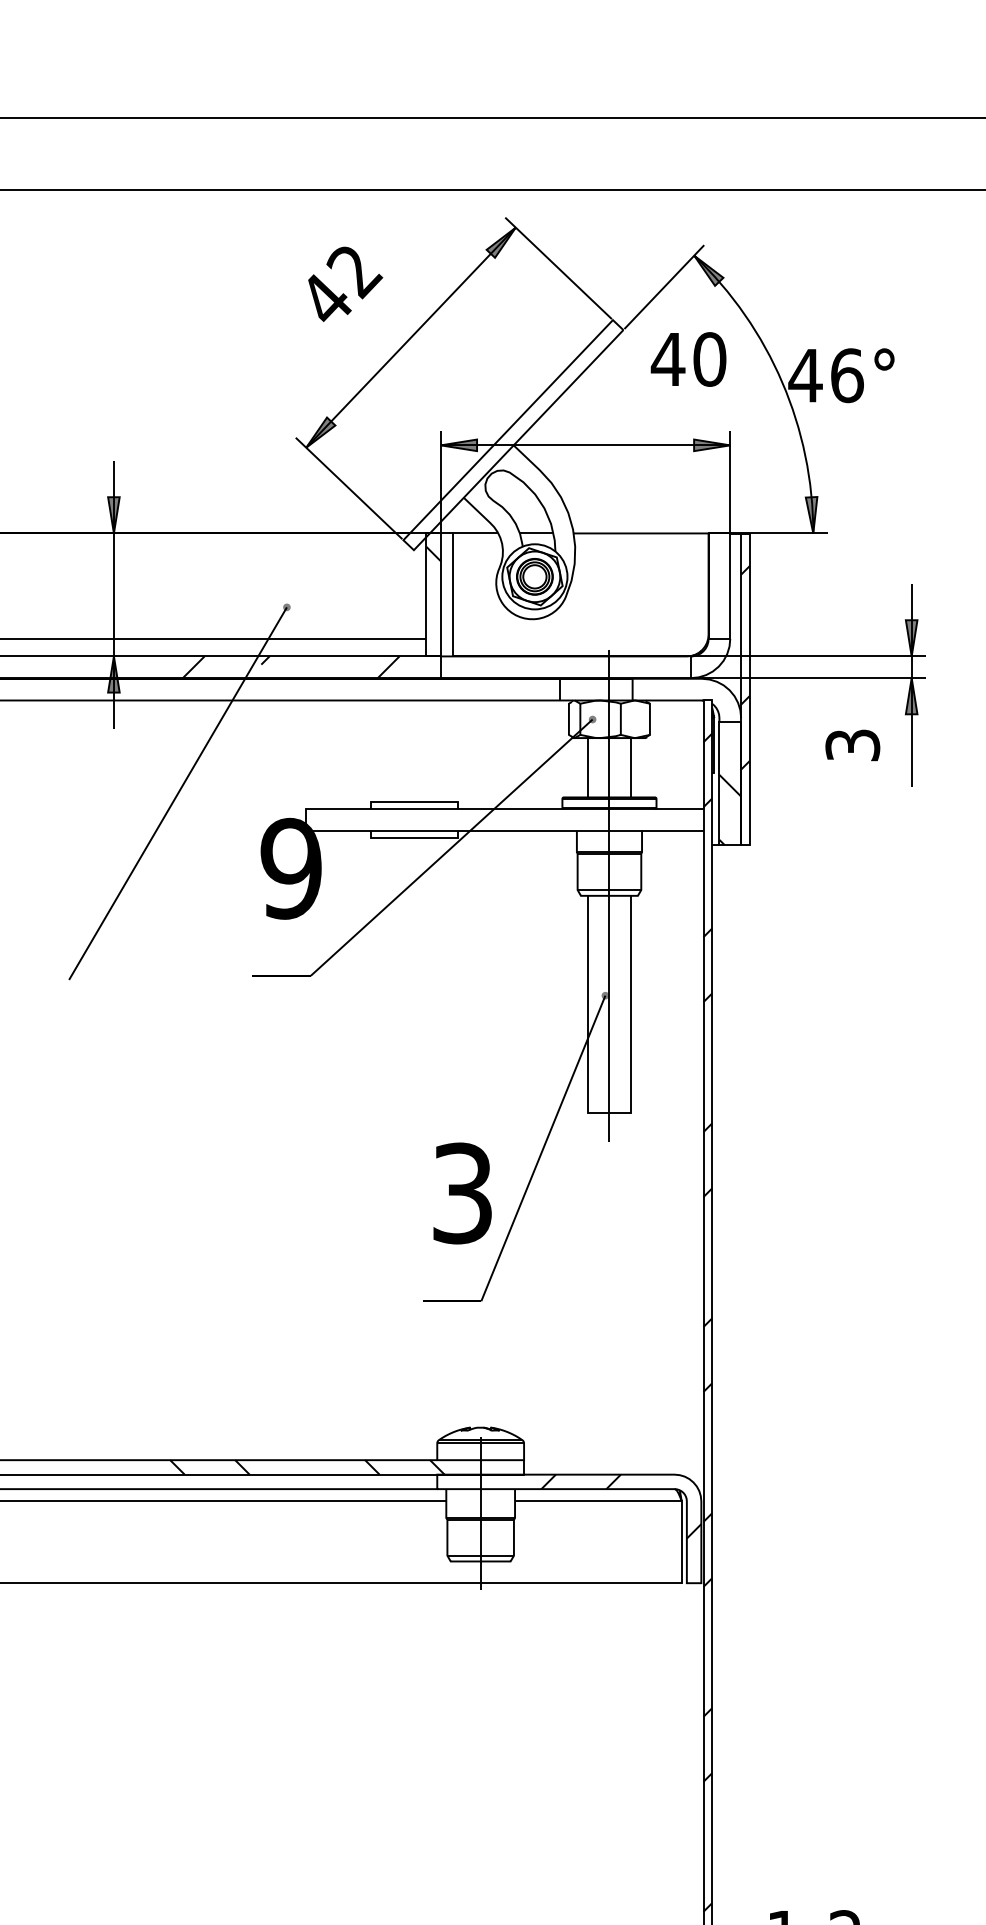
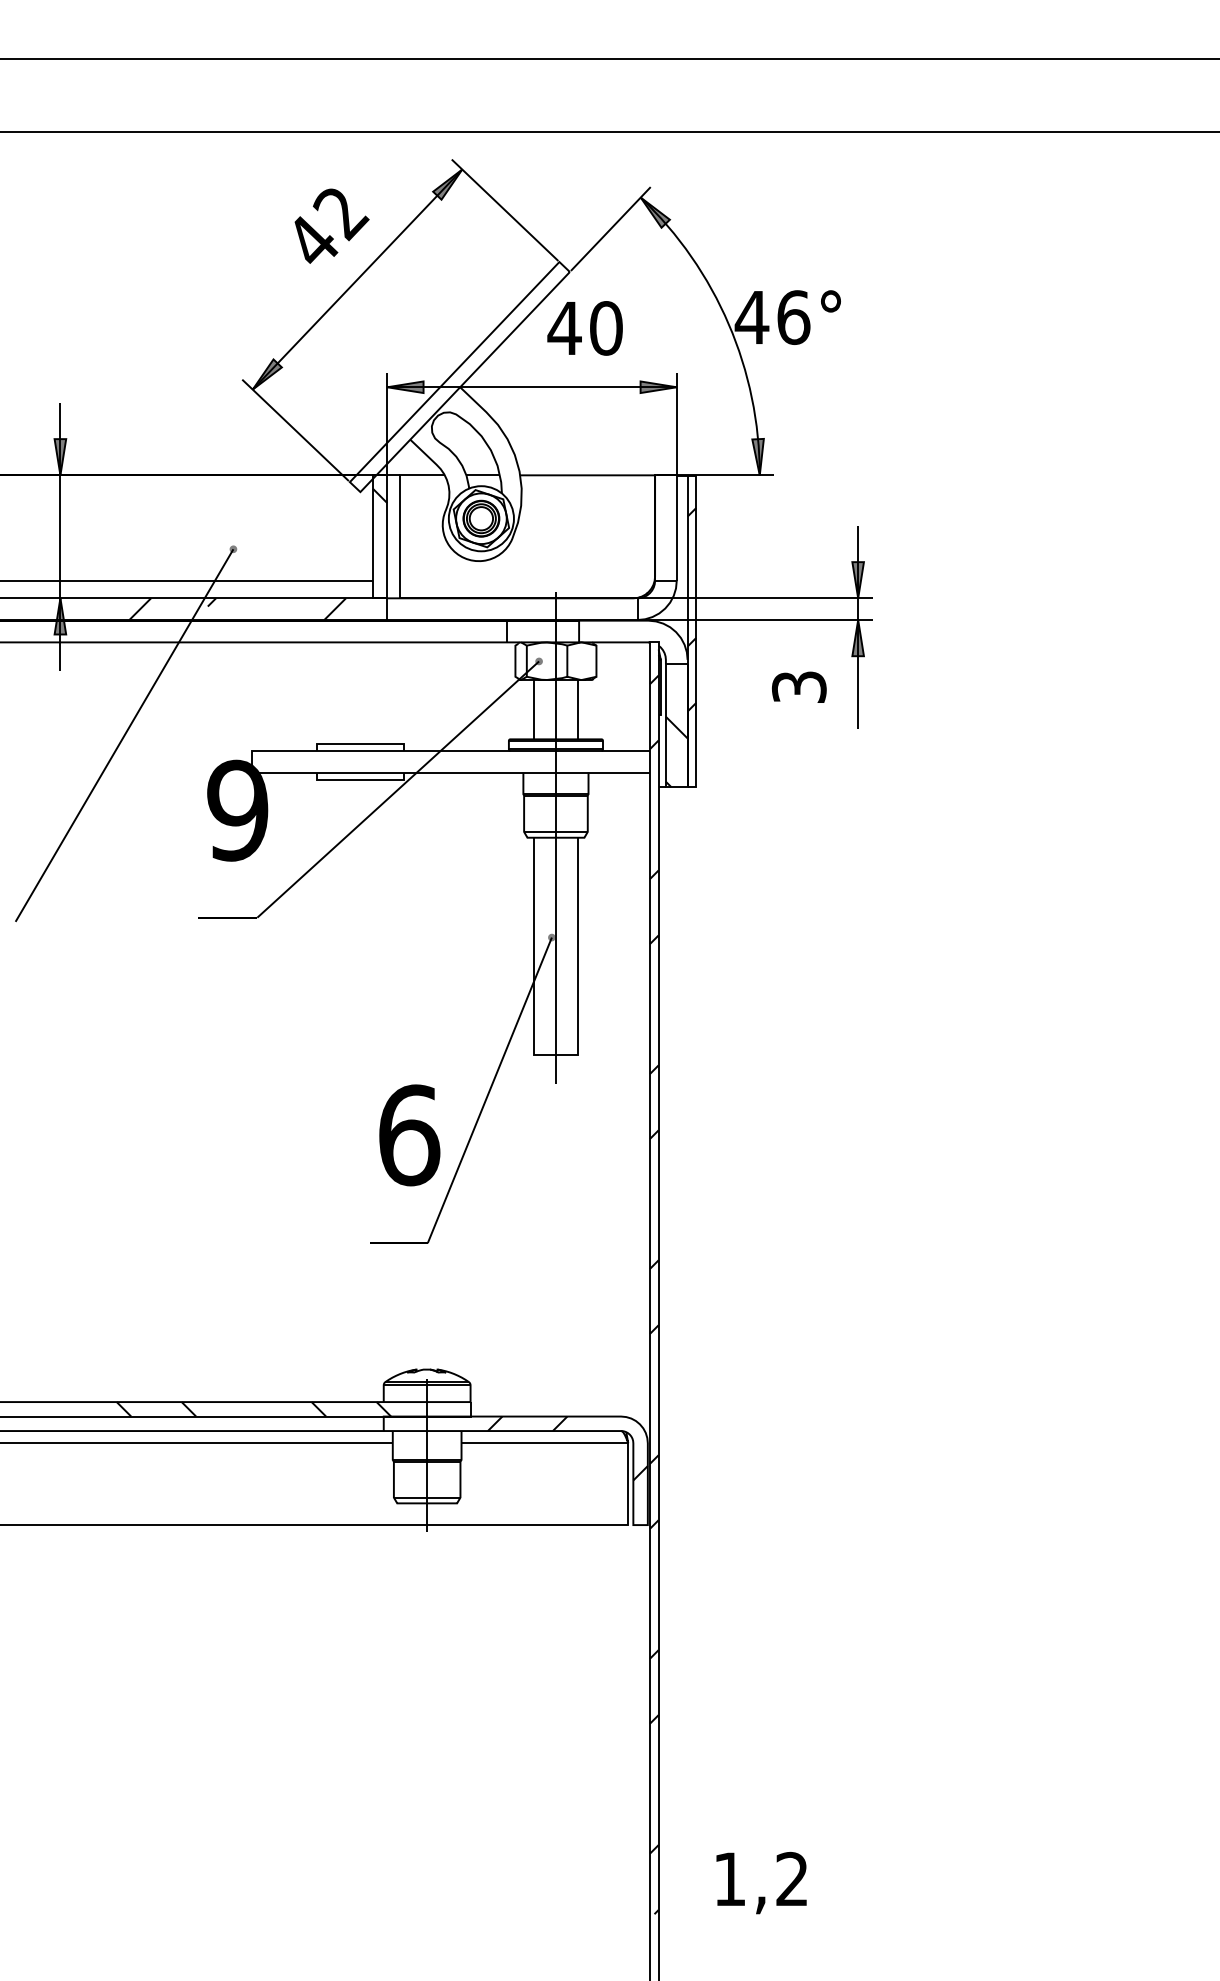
text: (345, 283) -> (331, 225), moved
text: (688, 359) -> (584, 328), moved
text: (463, 1193) -> (409, 1135), 3 -> 6

